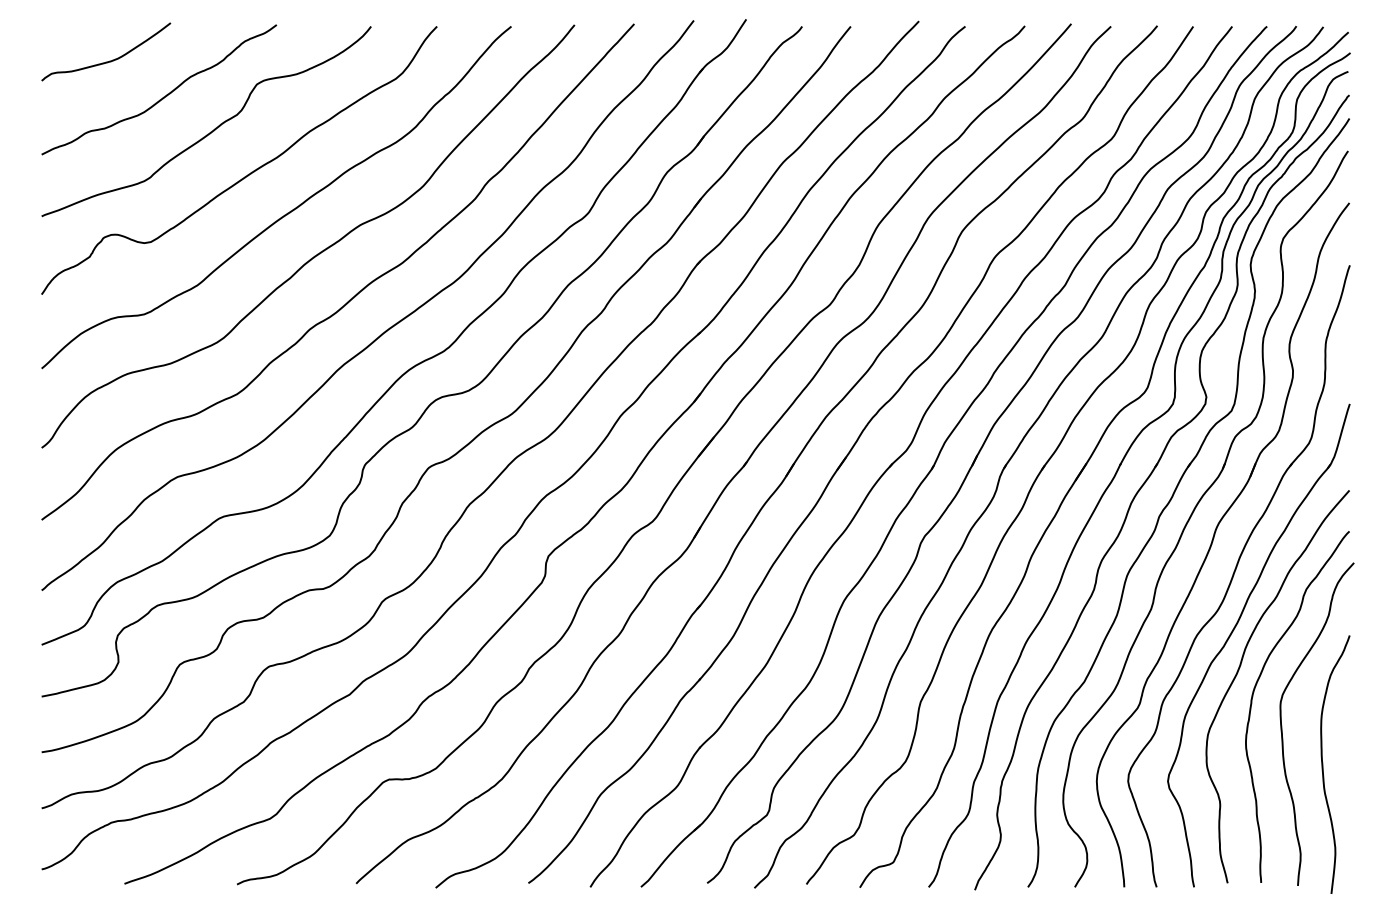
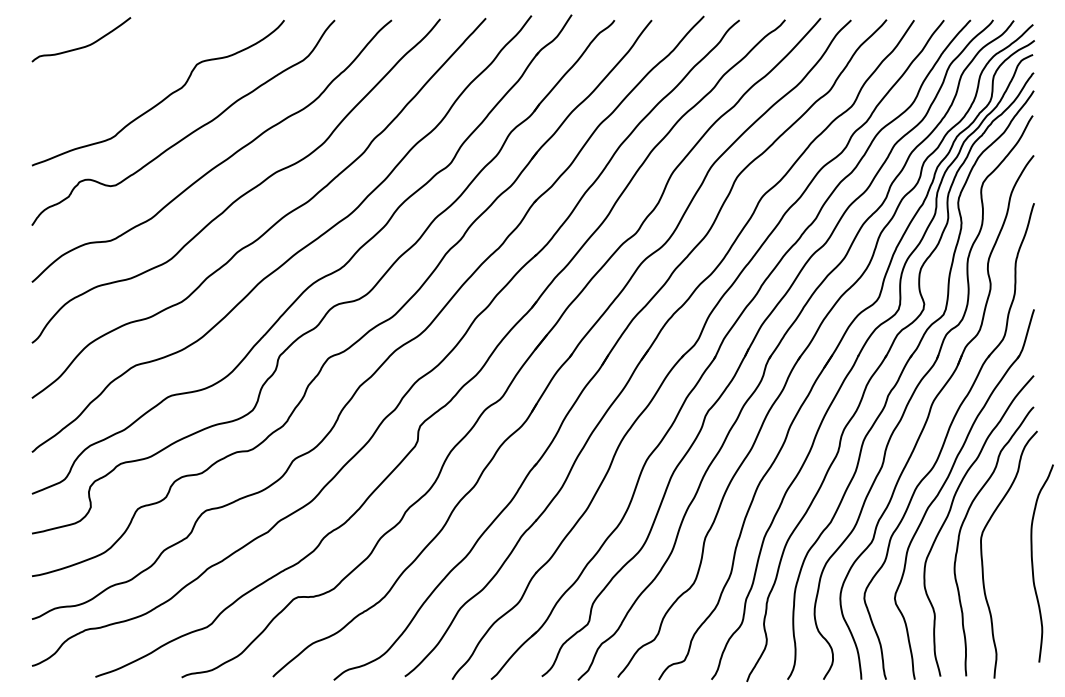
curve: (163, 96) -> (125, 73), removed
curve: (1323, 764) -> (1033, 563), moved

